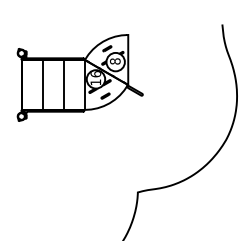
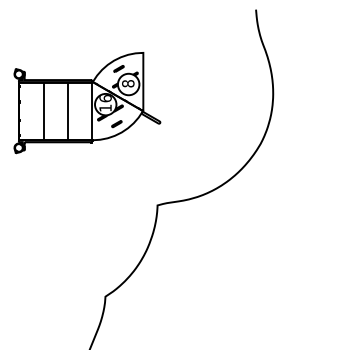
part: (80, 78) -> (87, 103), moved

